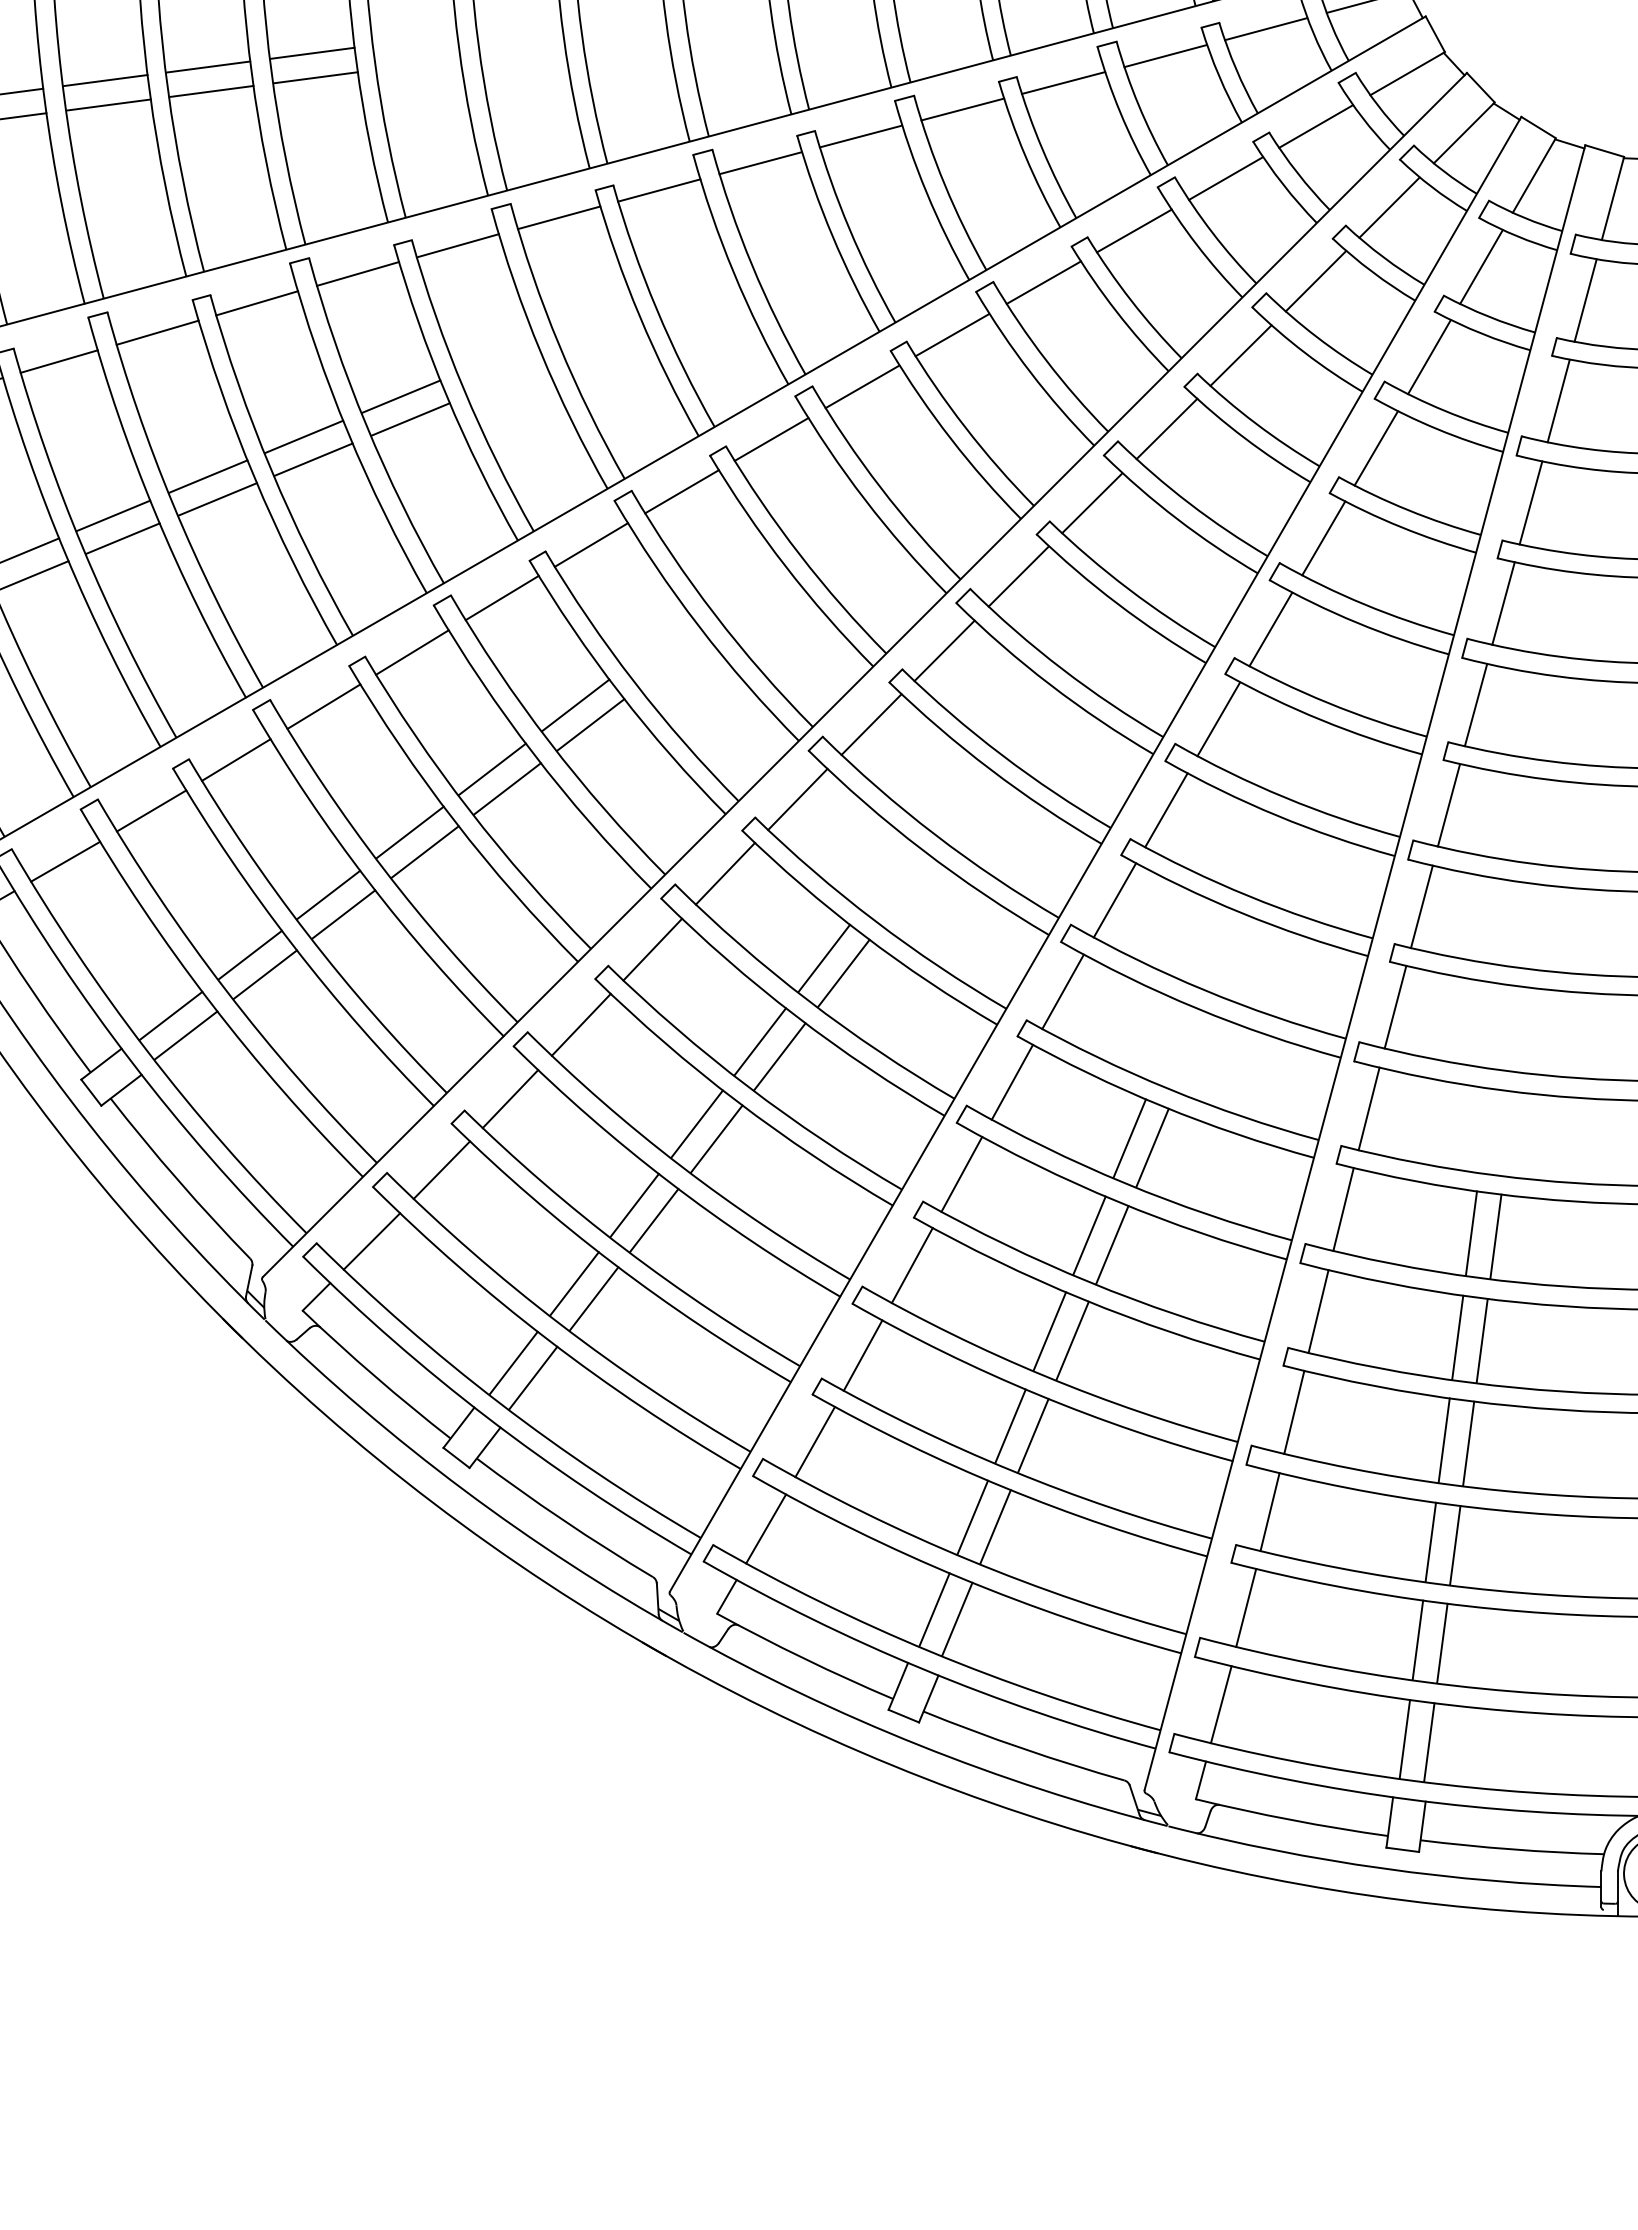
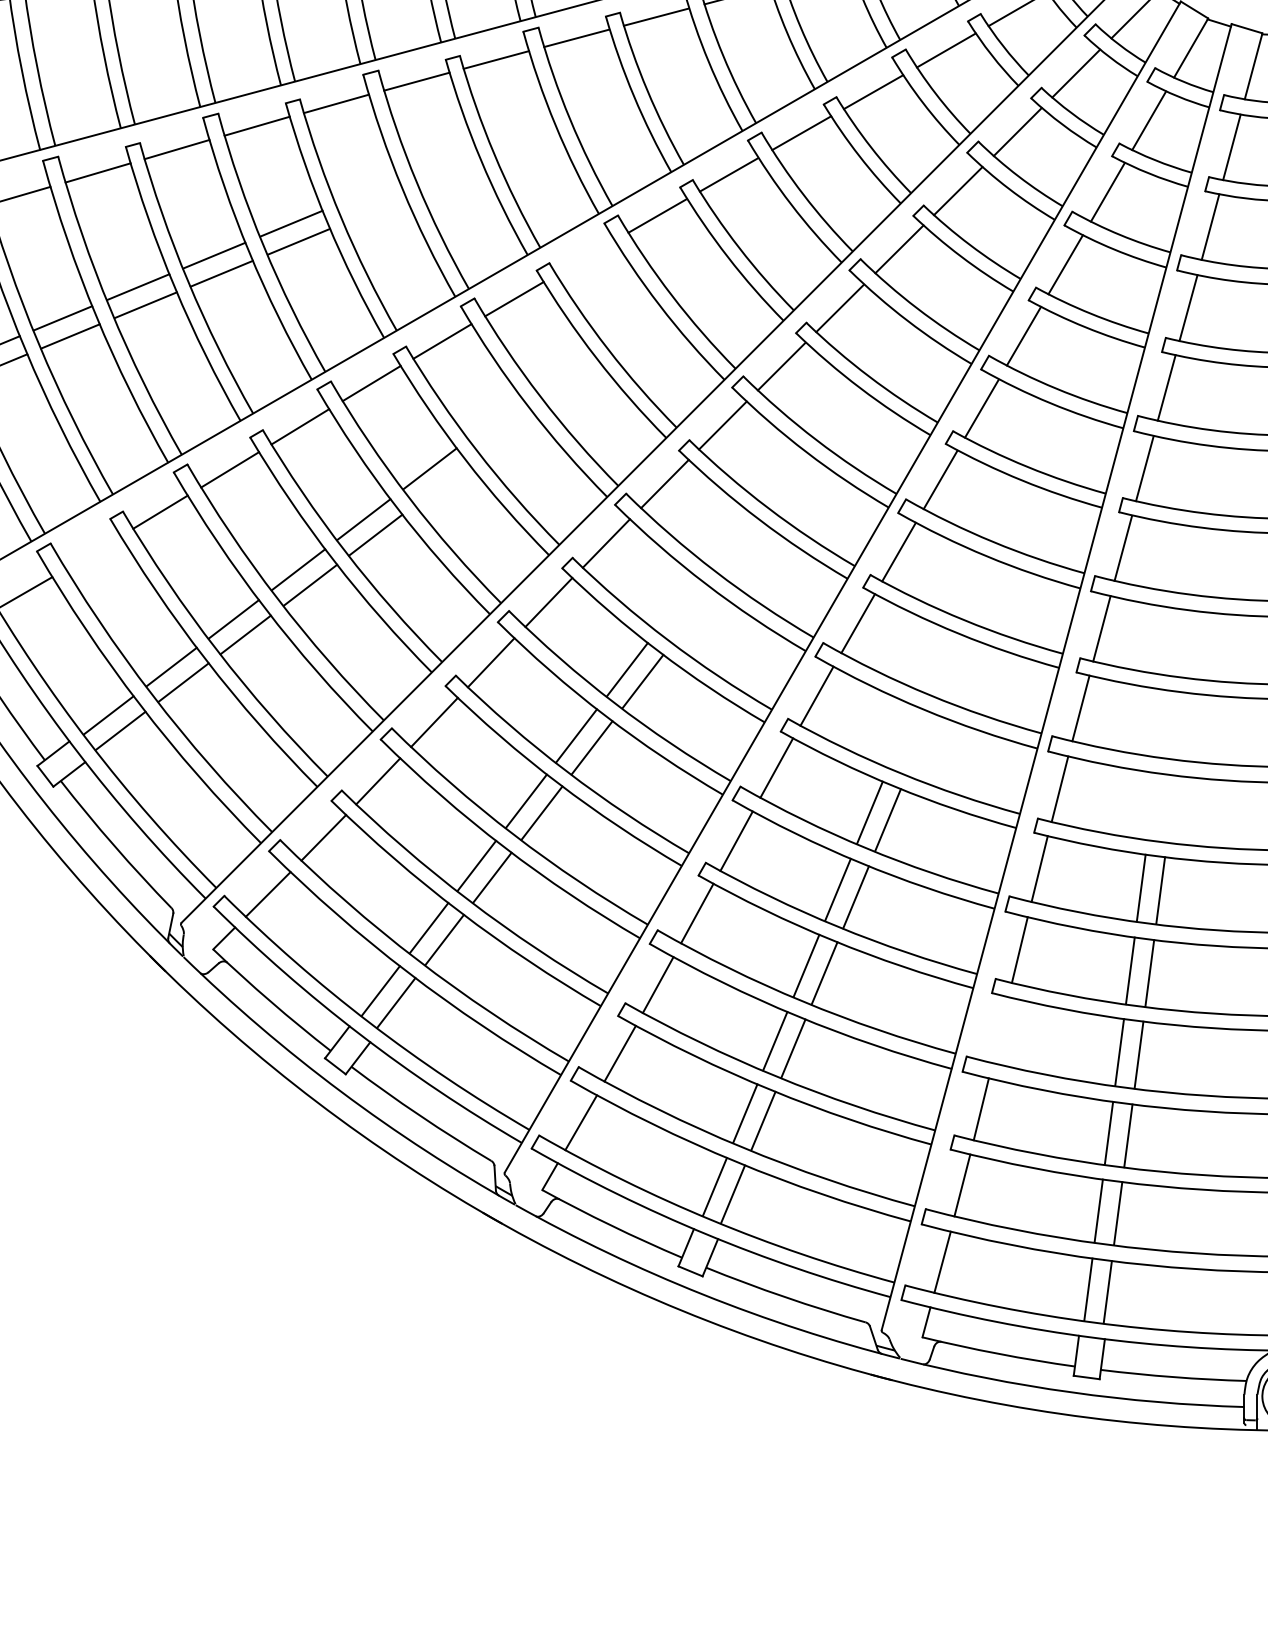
line: (771, 439) -> (585, 257), removed
line: (590, 724) -> (441, 483), removed
line: (151, 810) -> (93, 552), removed
line: (1294, 1411) -> (1000, 1029), removed

